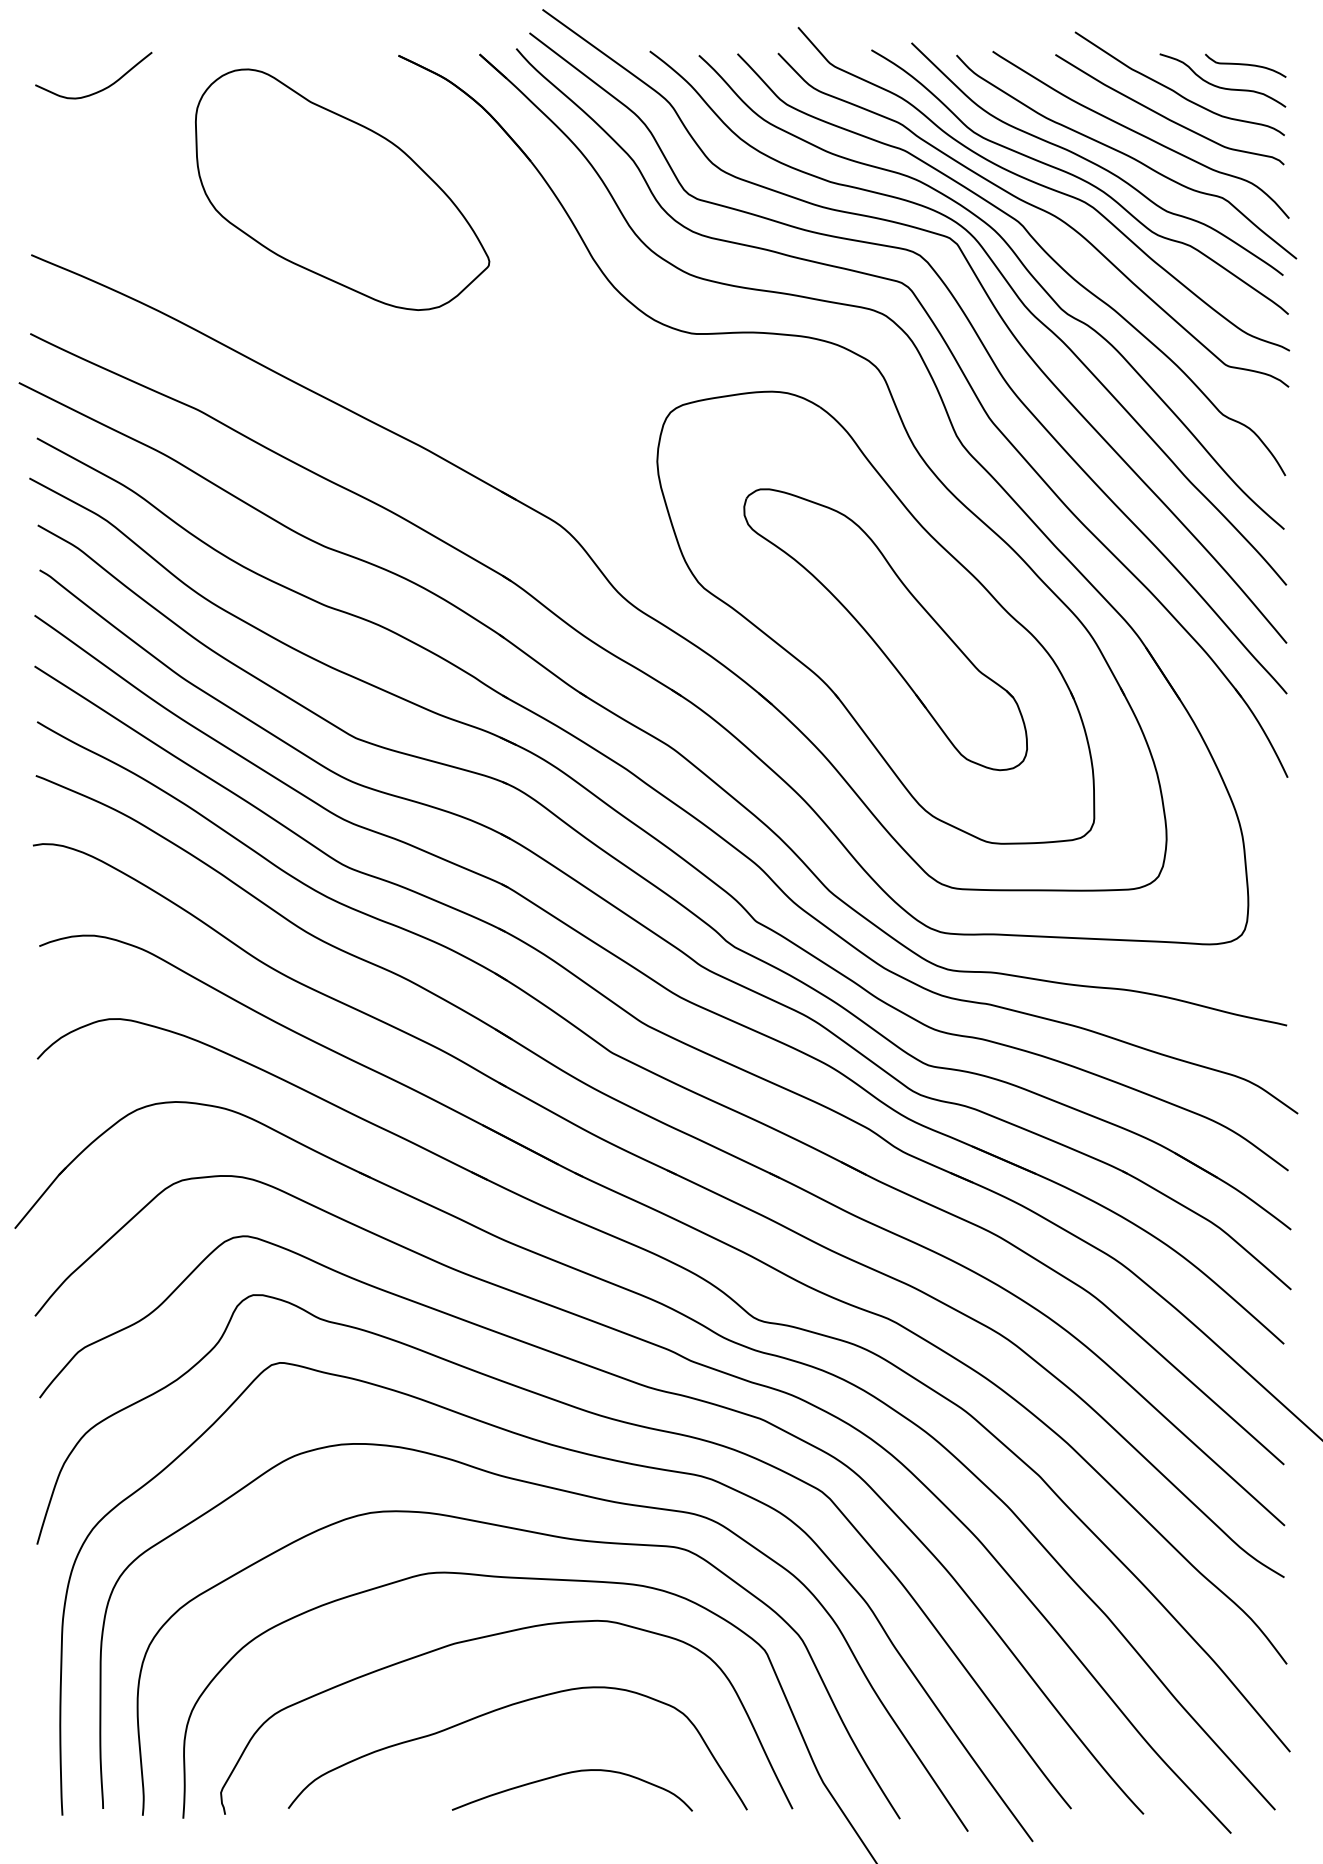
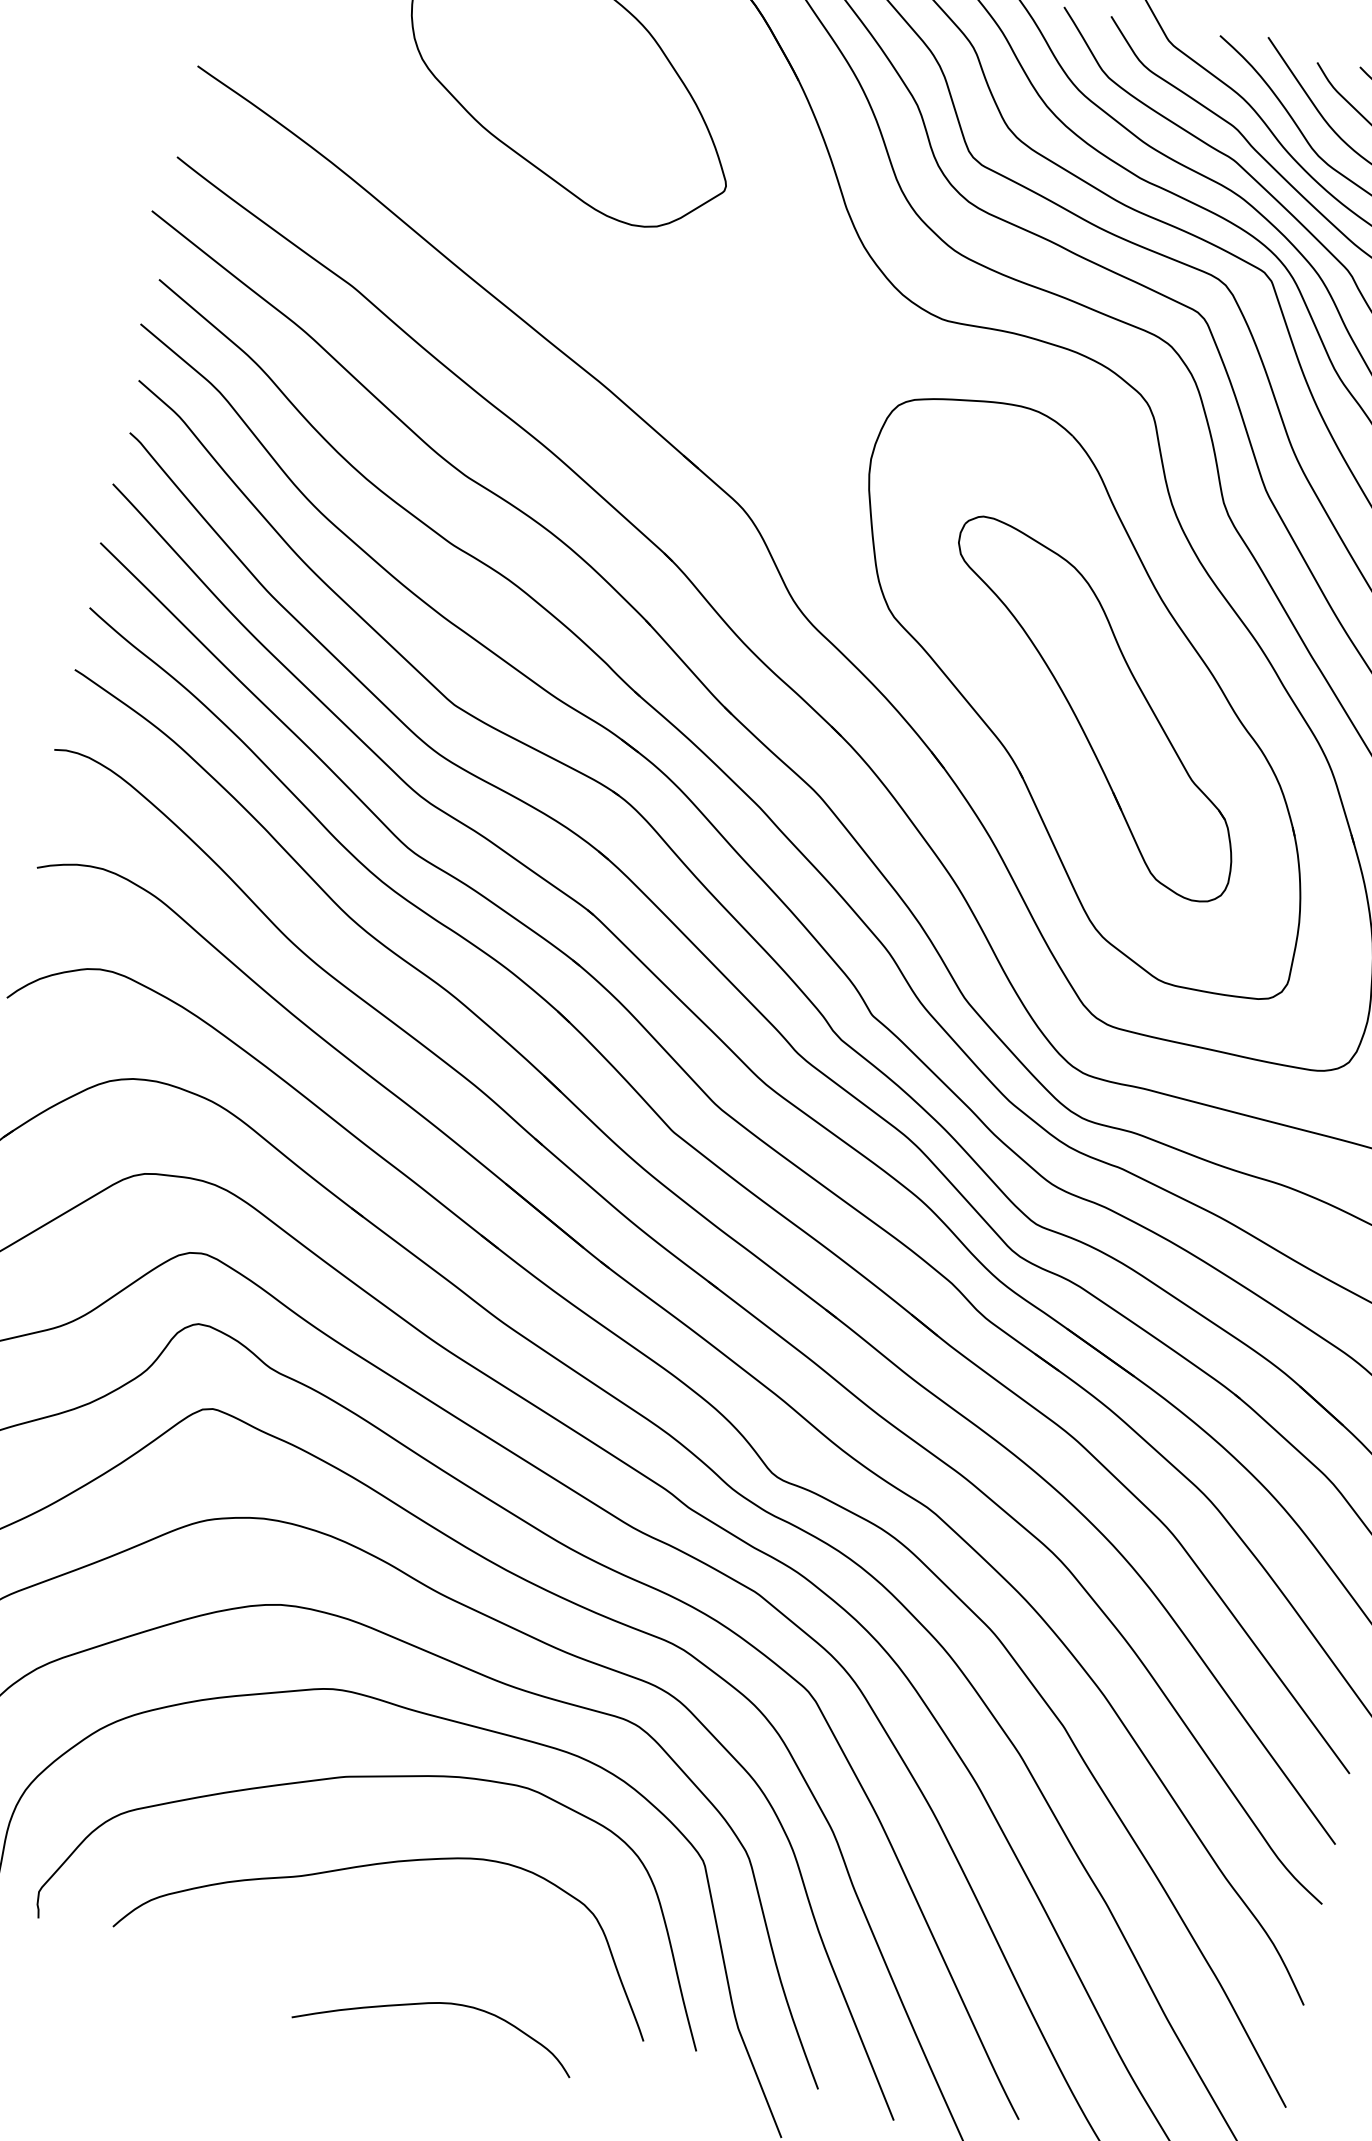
curve: (567, 1774) -> (434, 2004), moved

